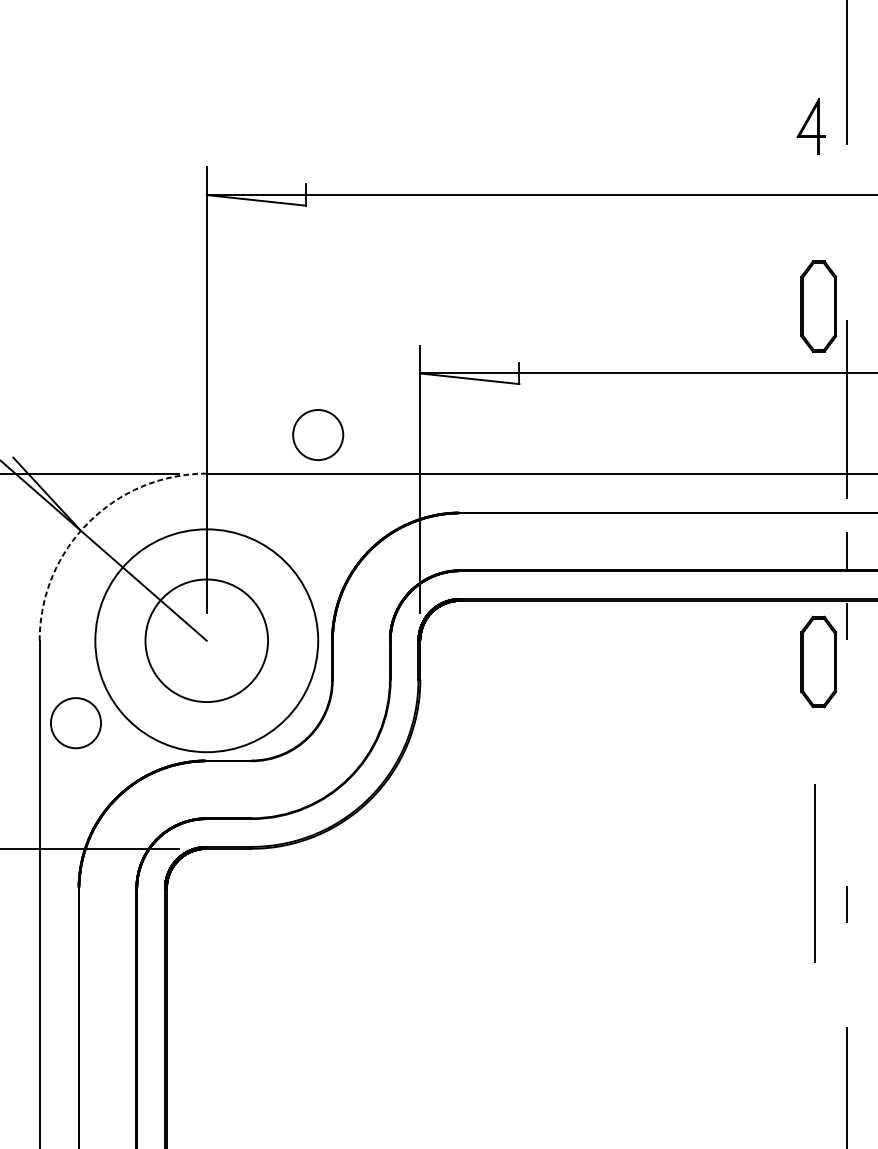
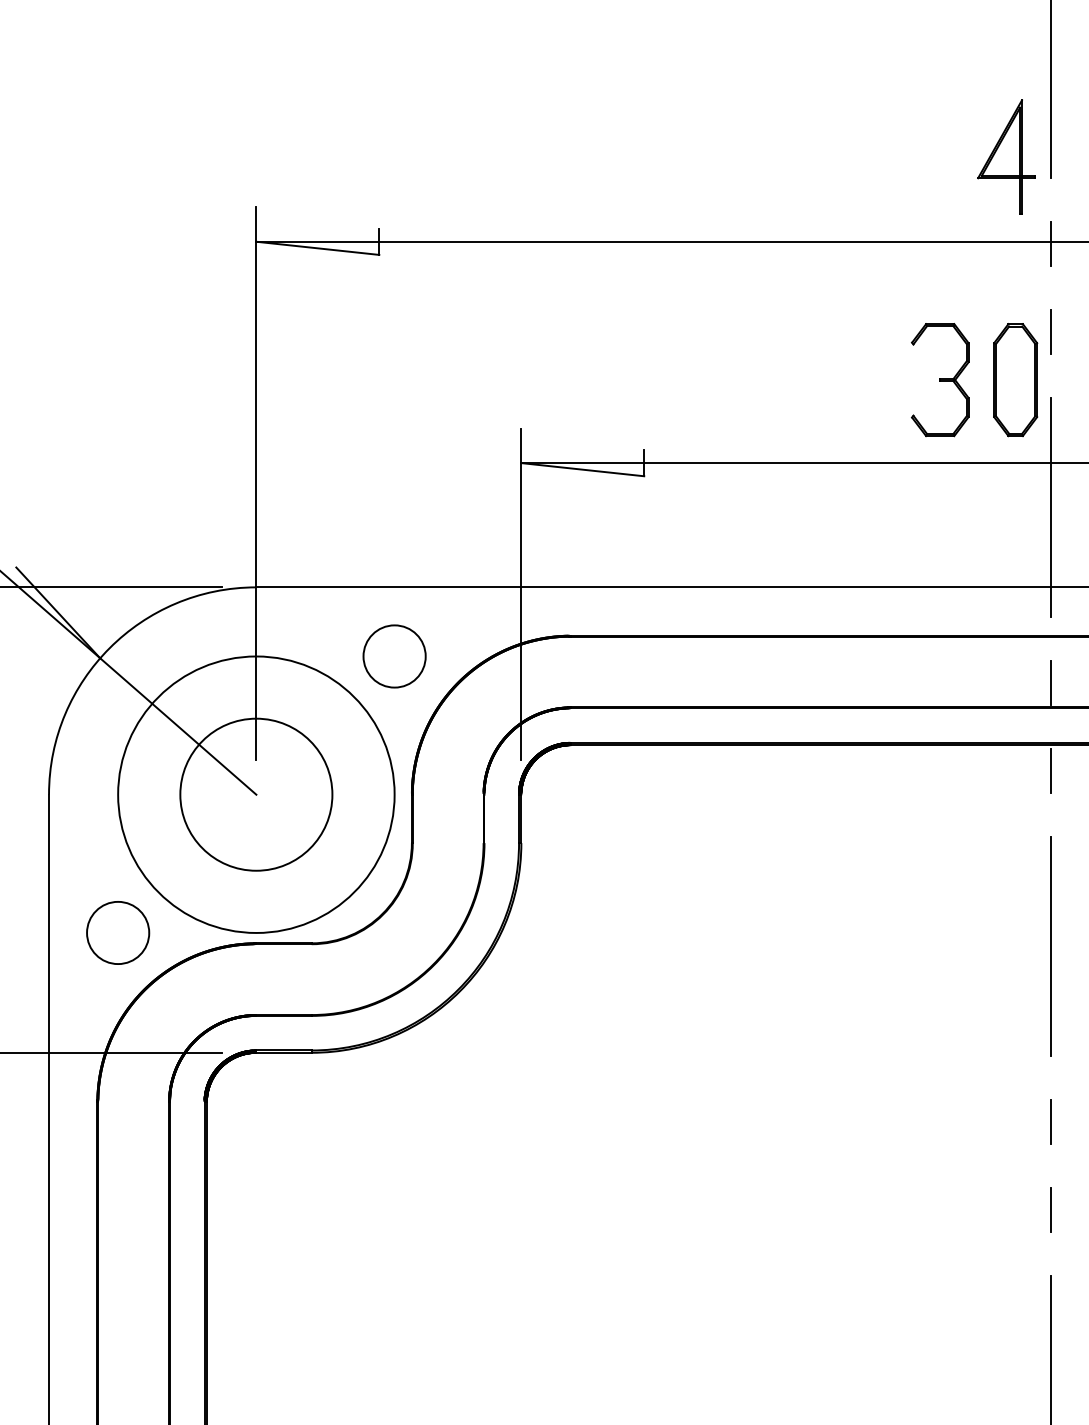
part: (811, 126) -> (1006, 156), size x1.67
line: (847, 197) -> (1051, 244), added
line: (846, 267) -> (1050, 331), added
part: (758, 306) -> (940, 380), added
circle: (318, 435) -> (394, 656), moved
arc: (88, 522) -> (109, 648), dashed -> solid
part: (818, 662) -> (1015, 821), removed
circle: (76, 722) -> (118, 932), moved
line: (814, 873) -> (1050, 946), moved
line: (846, 975) -> (1050, 1209), added

